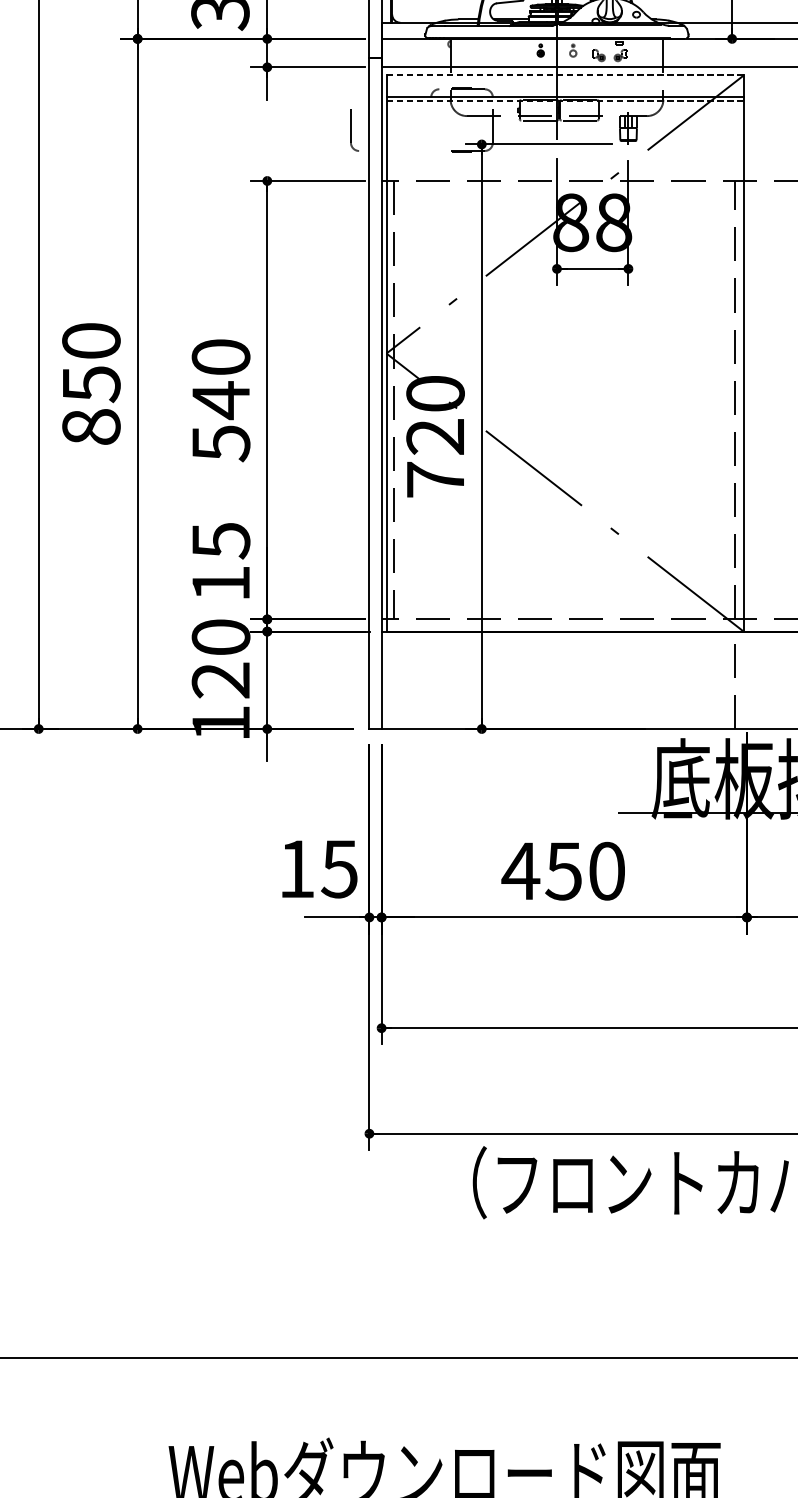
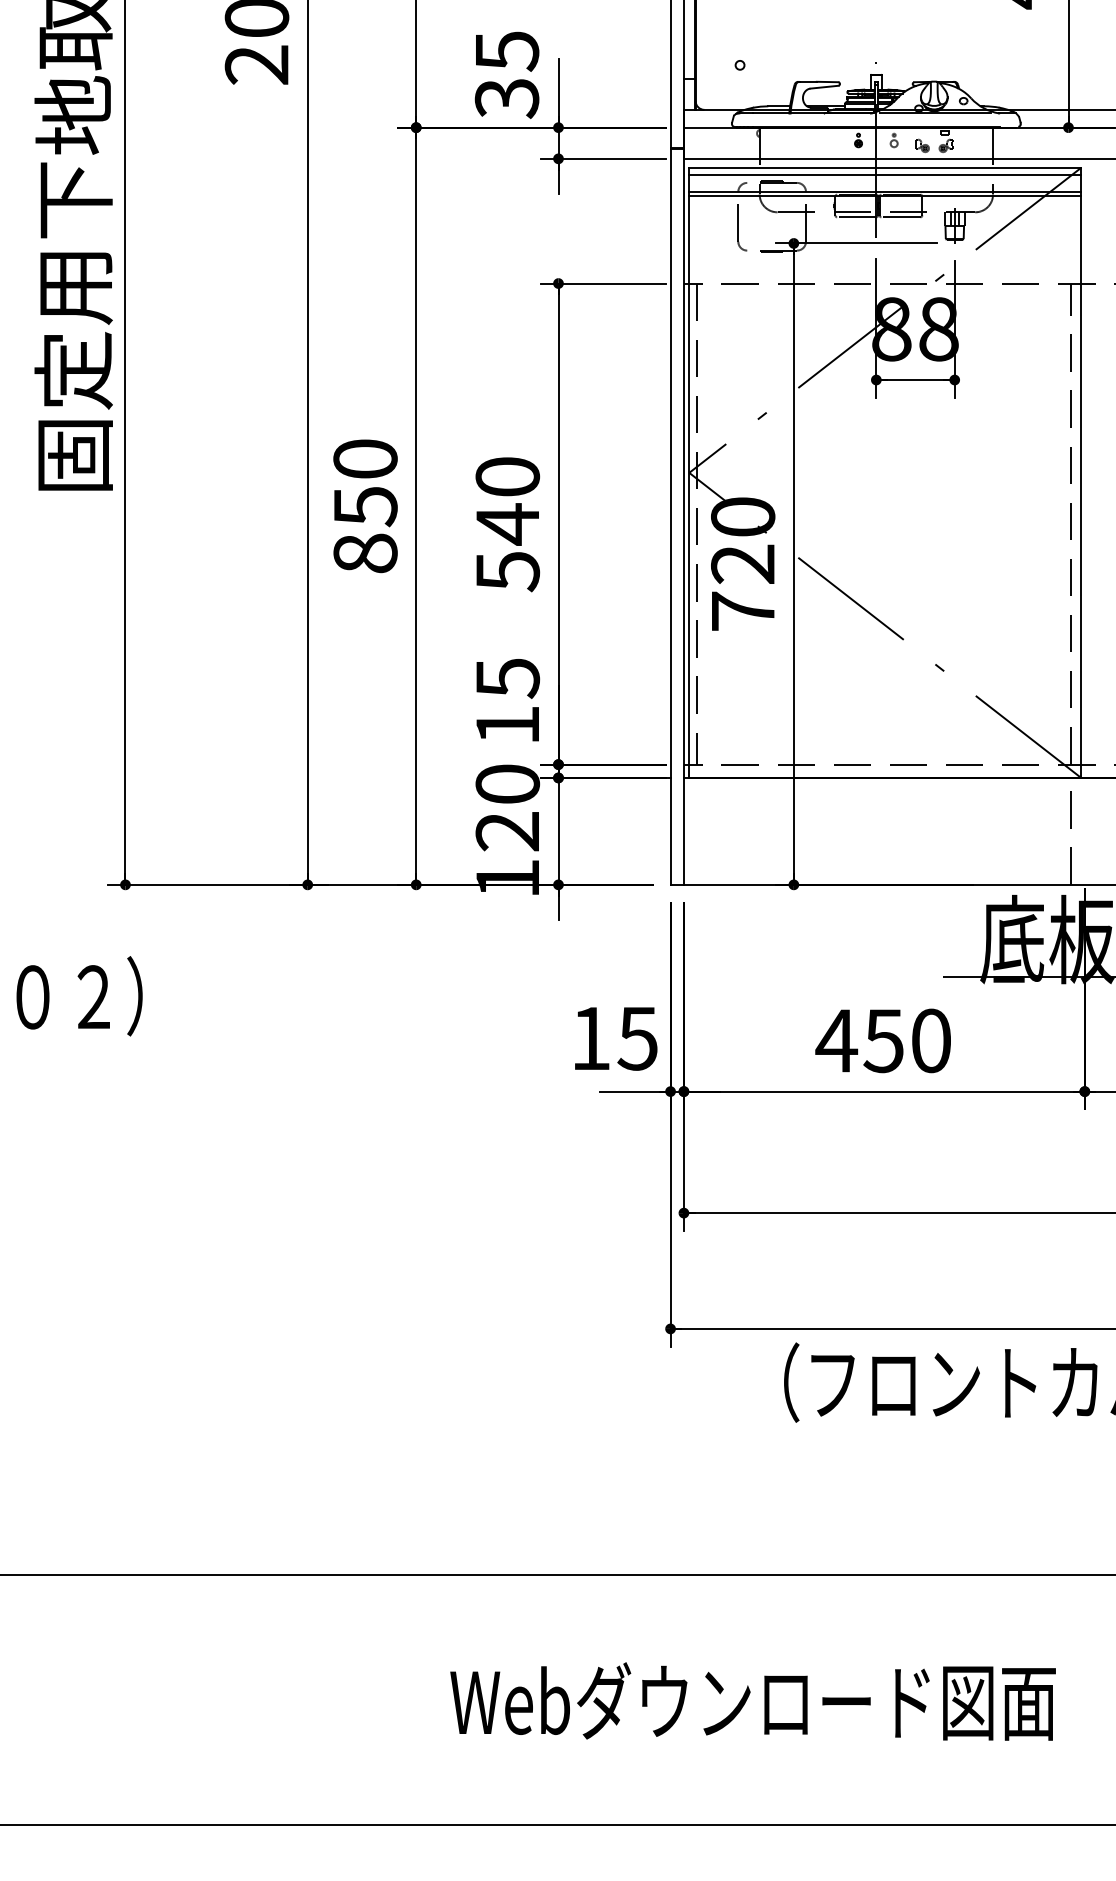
line: (565, 75) -> (885, 167), dashed -> solid
line: (565, 81) -> (885, 174), added
line: (565, 101) -> (885, 196), dashed -> solid
part: (354, 129) -> (742, 227), moved

